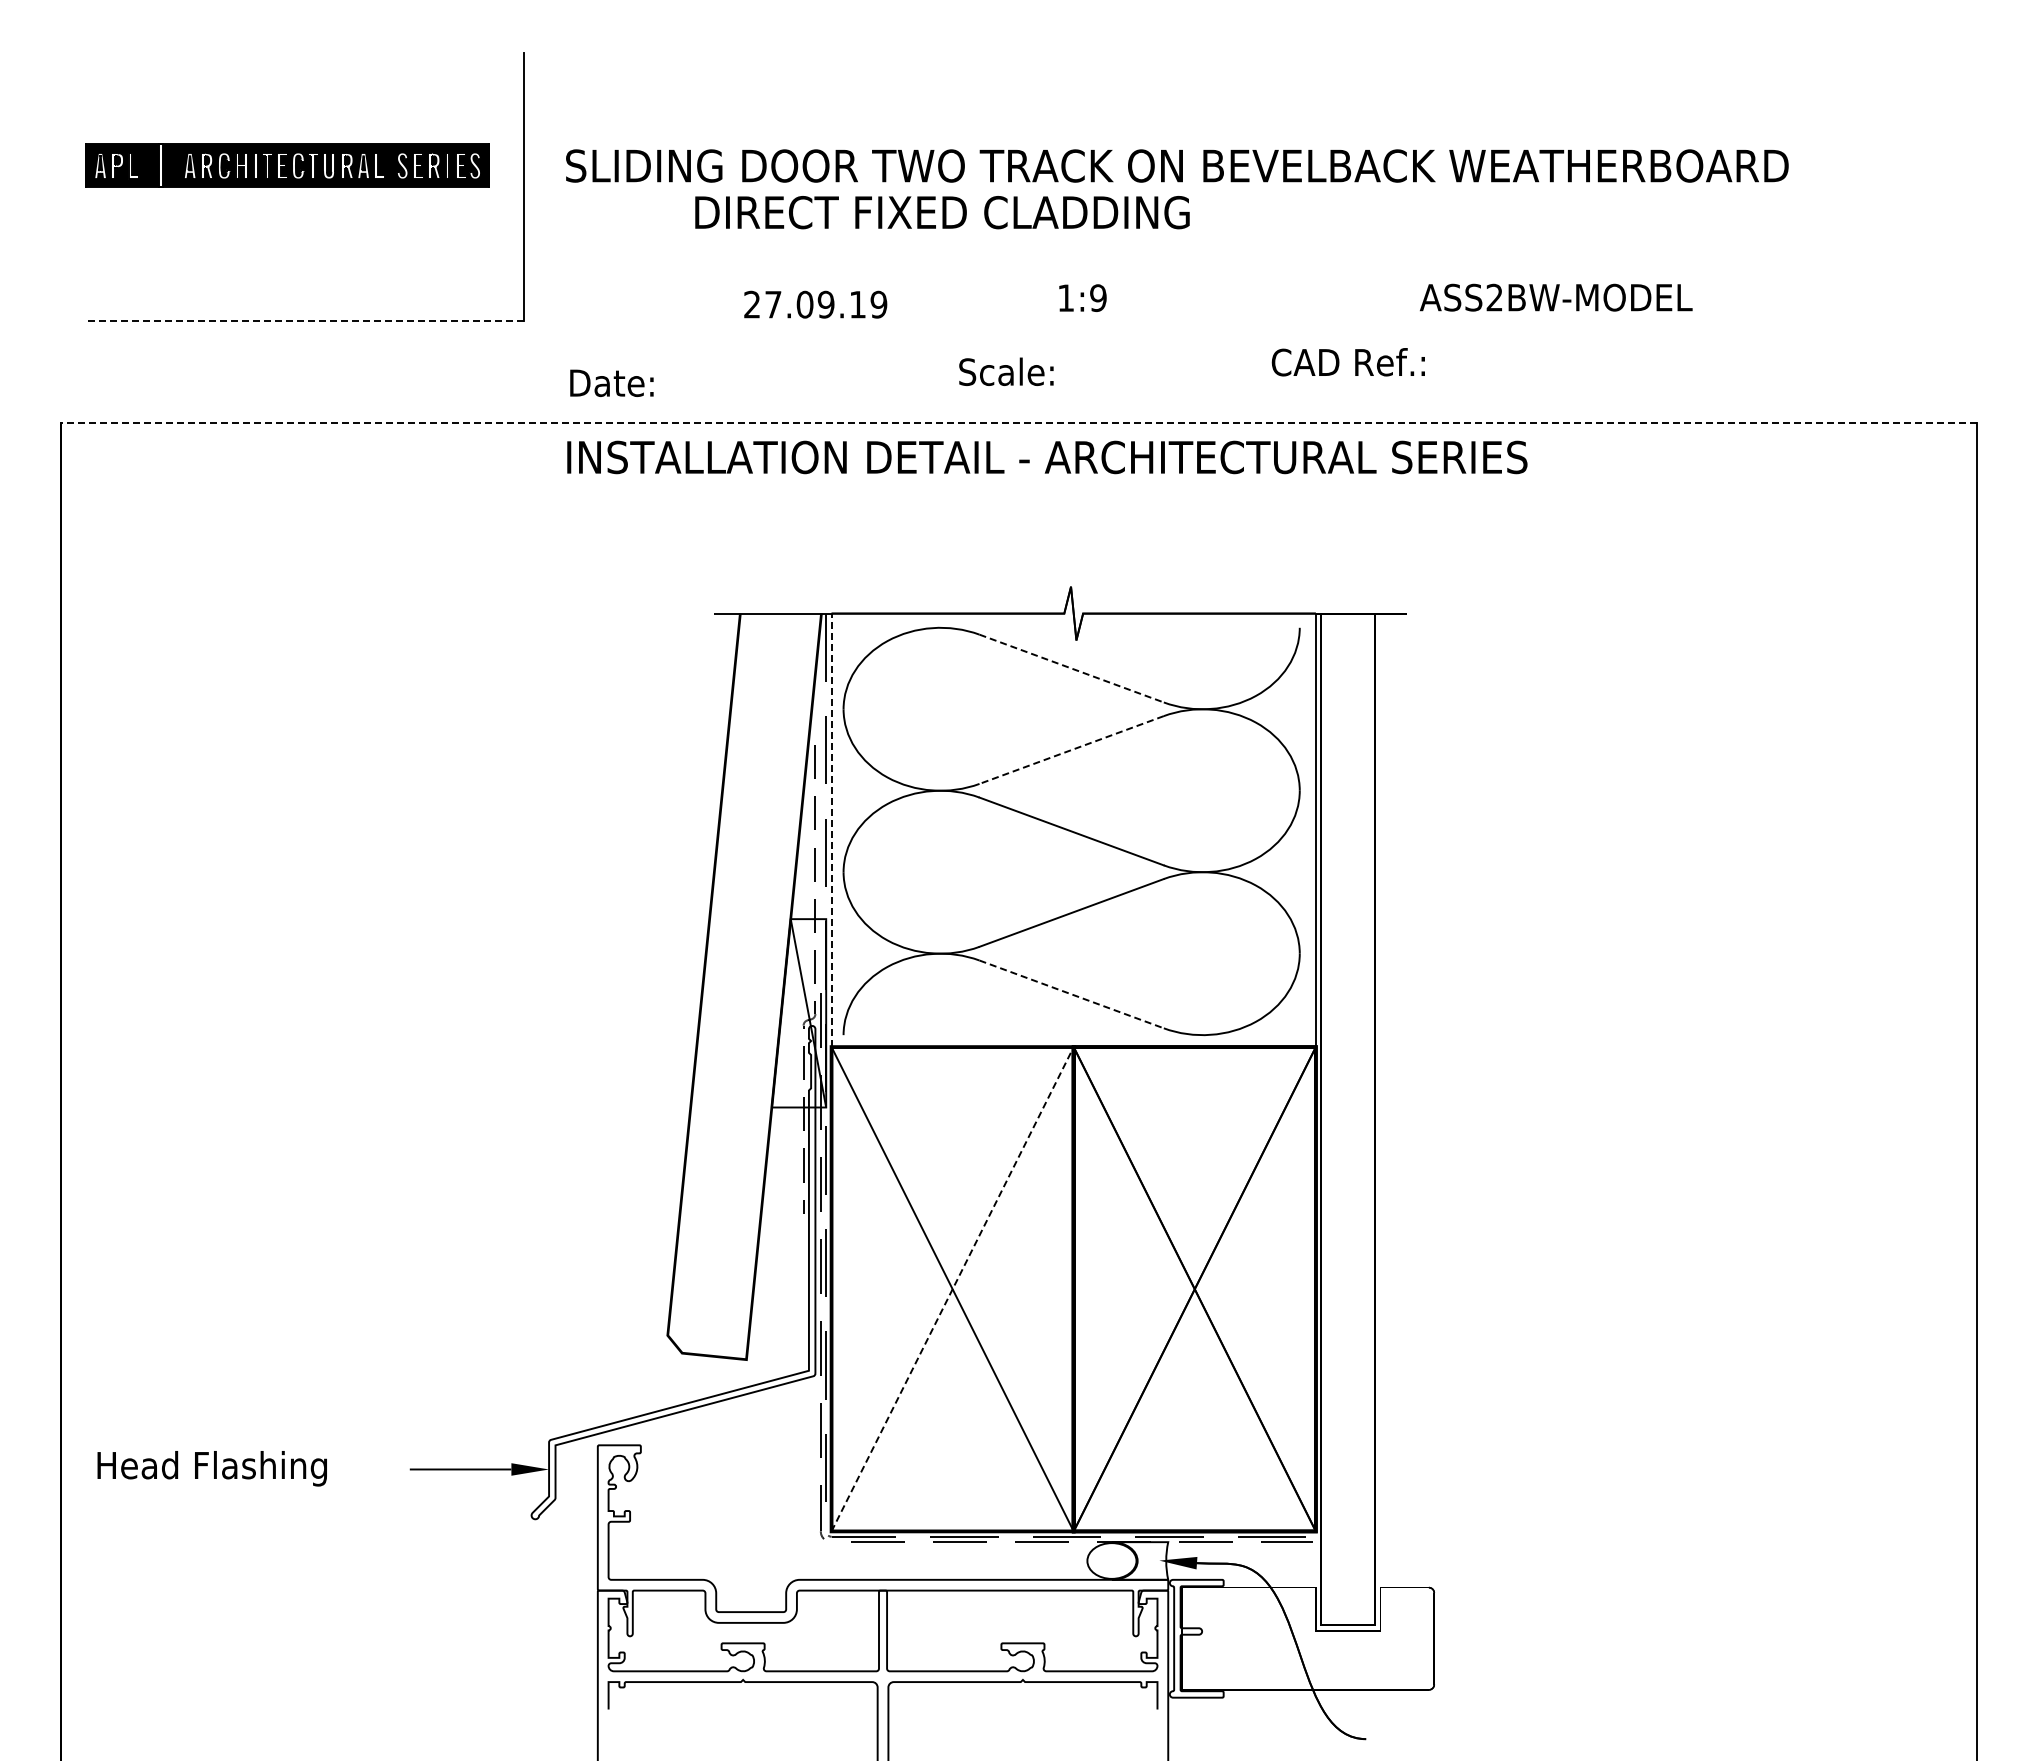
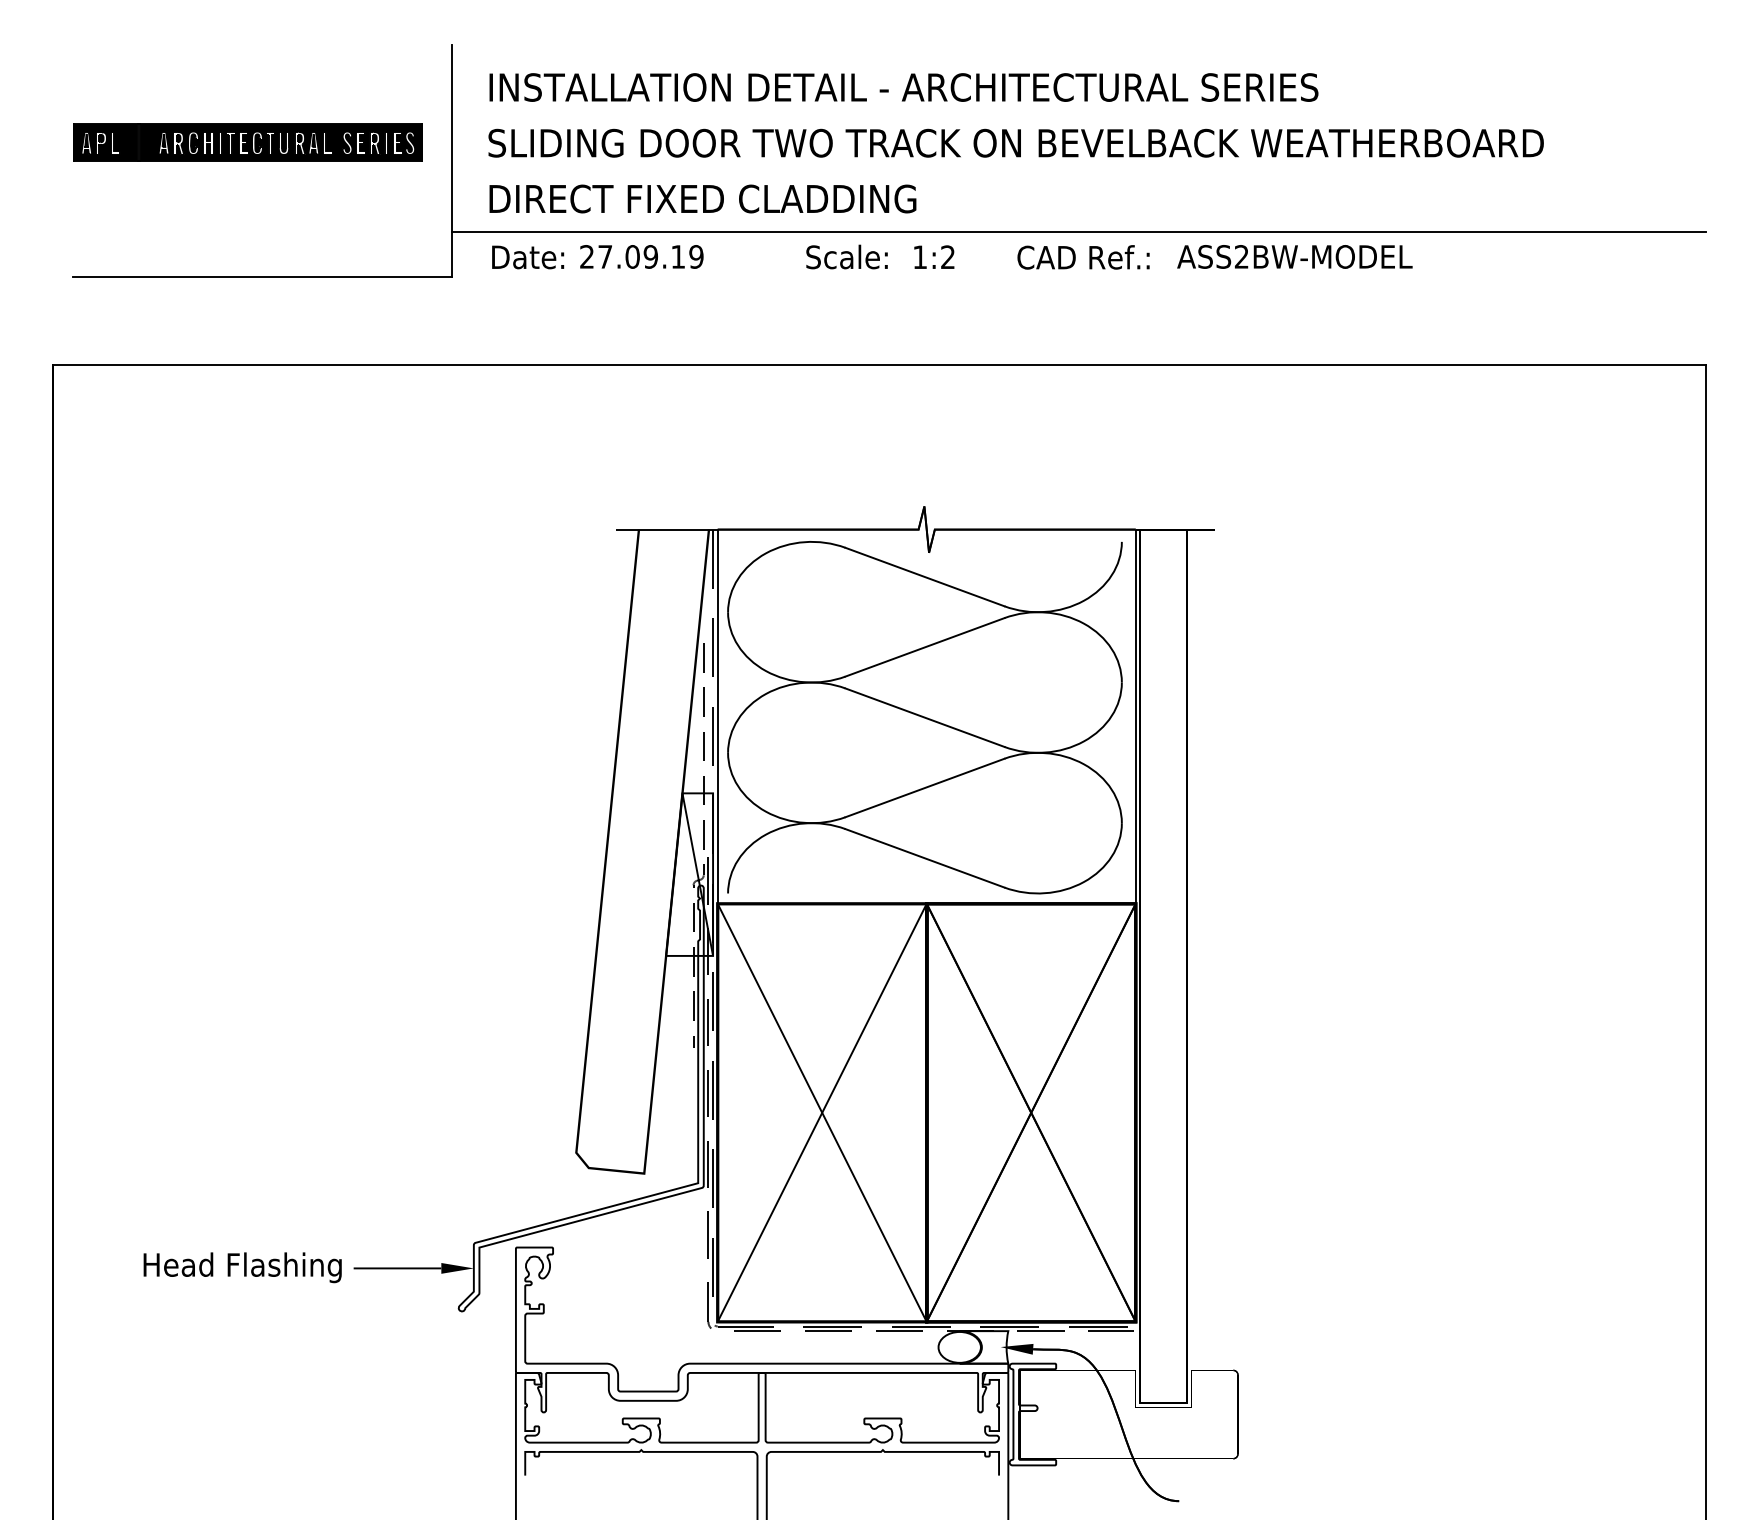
text: (942, 212) -> (702, 198), moved
line: (1249, 268) -> (1078, 231), added
text: (1556, 297) -> (1295, 256), moved
text: (1098, 298) -> (948, 257), 1:9 -> 1:2
text: (815, 304) -> (641, 256), moved
line: (304, 321) -> (262, 277), dashed -> solid
text: (1347, 362) -> (1082, 257), moved
text: (1006, 371) -> (847, 256), moved
text: (611, 382) -> (527, 256), moved
line: (1018, 422) -> (879, 364), dashed -> solid
text: (1047, 457) -> (904, 87), moved
line: (1072, 668) -> (925, 577), dashed -> solid
line: (1071, 750) -> (924, 647), dashed -> solid
line: (831, 830) -> (717, 716), dashed -> solid
line: (1072, 994) -> (925, 858), dashed -> solid
line: (952, 1289) -> (822, 1113), dashed -> solid
text: (211, 1468) -> (242, 1267), moved

